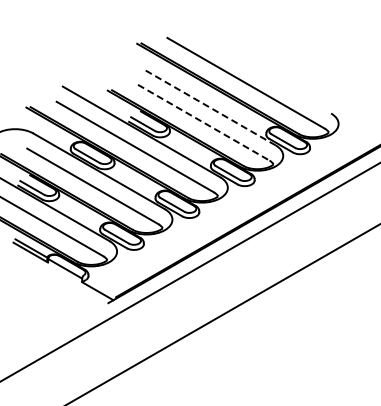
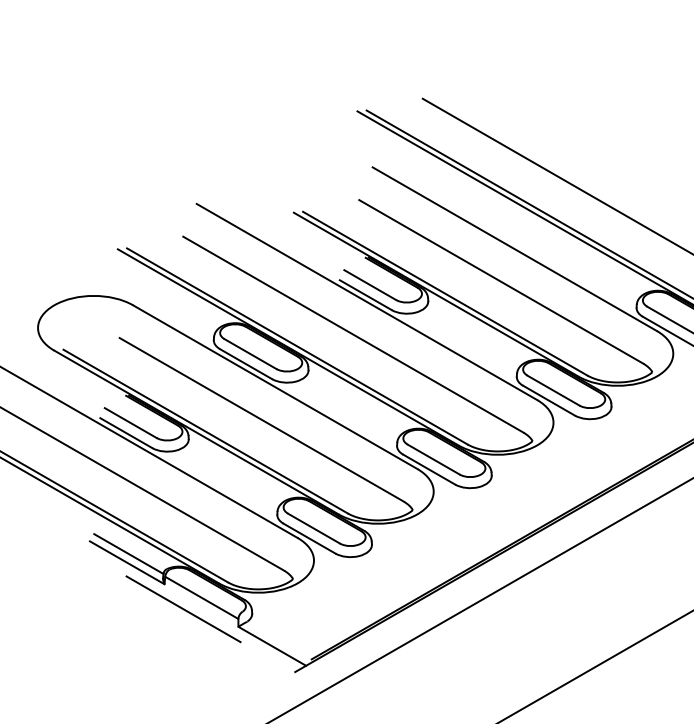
line: (209, 107) -> (513, 249), dashed -> solid
line: (203, 122) -> (500, 281), dashed -> solid
line: (56, 273) -> (182, 608), added

